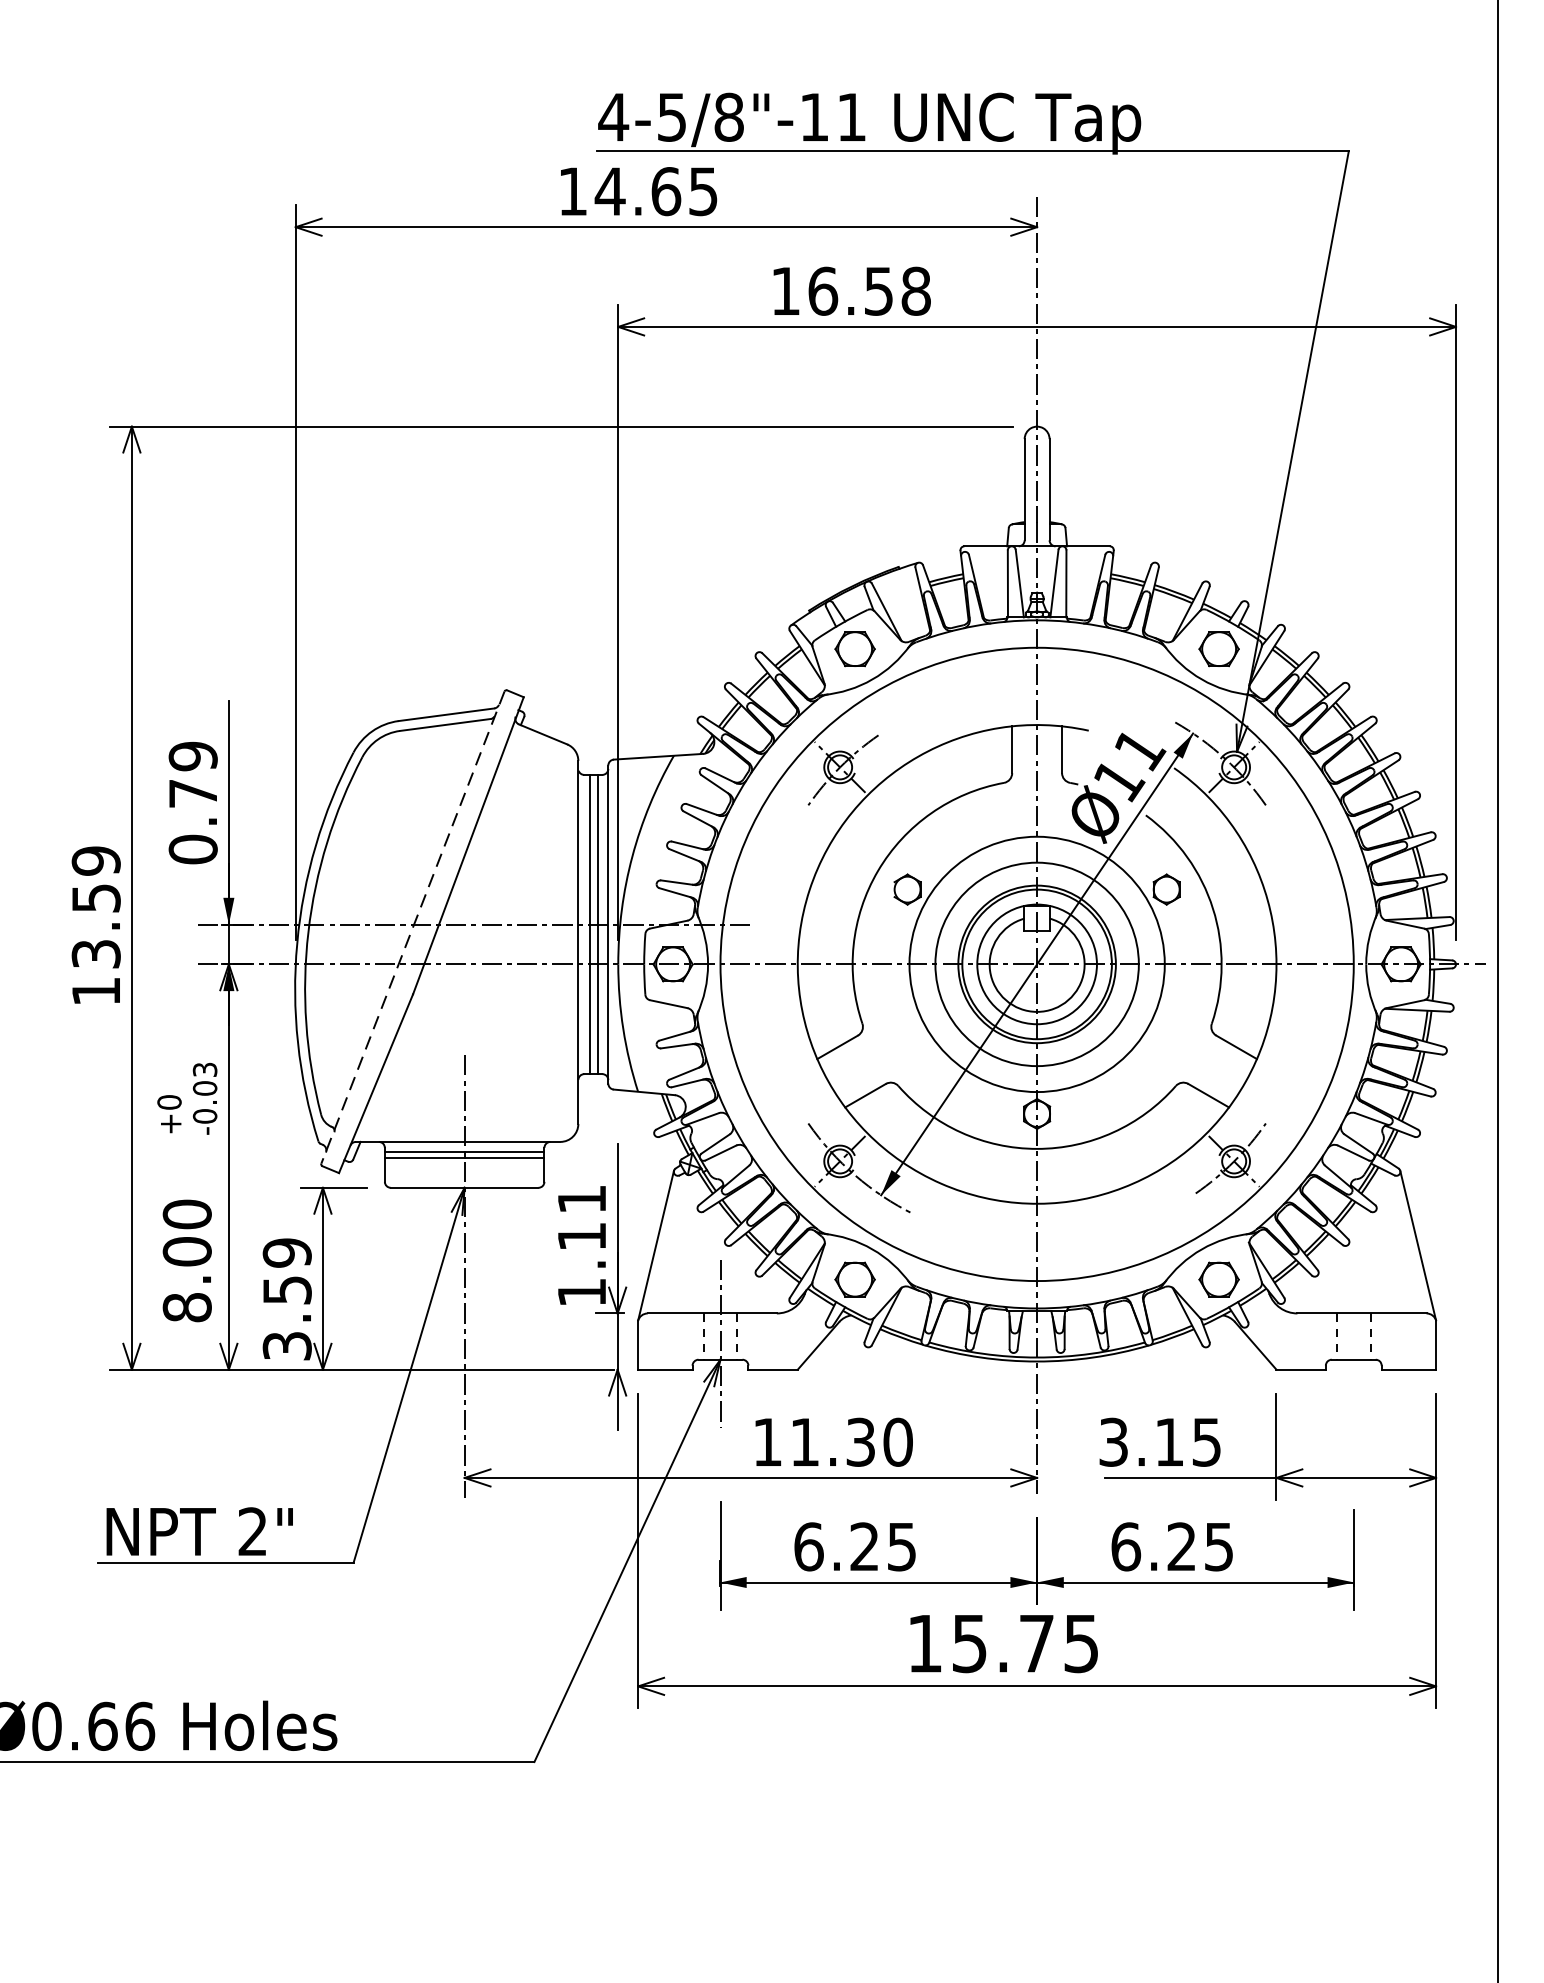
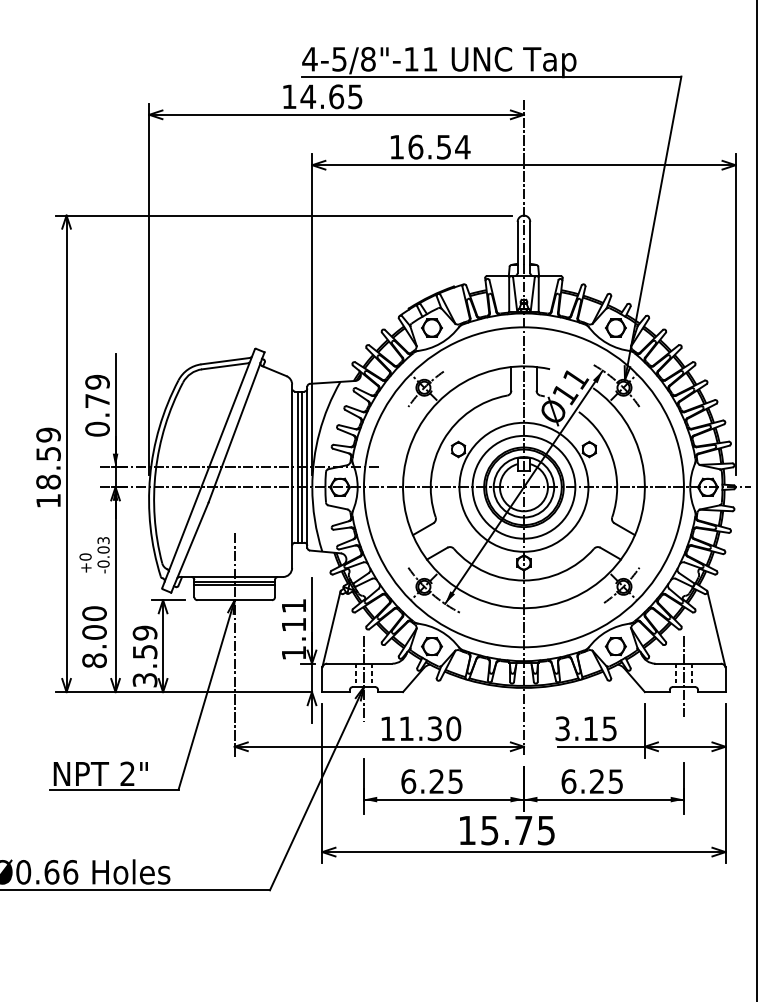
text: (915, 289) -> (462, 146), 16.58 -> 16.54
line: (412, 927) -> (208, 468), dashed -> solid
text: (96, 952) -> (48, 481), 13.59 -> 18.59
line: (1352, 1338) -> (683, 676), added

